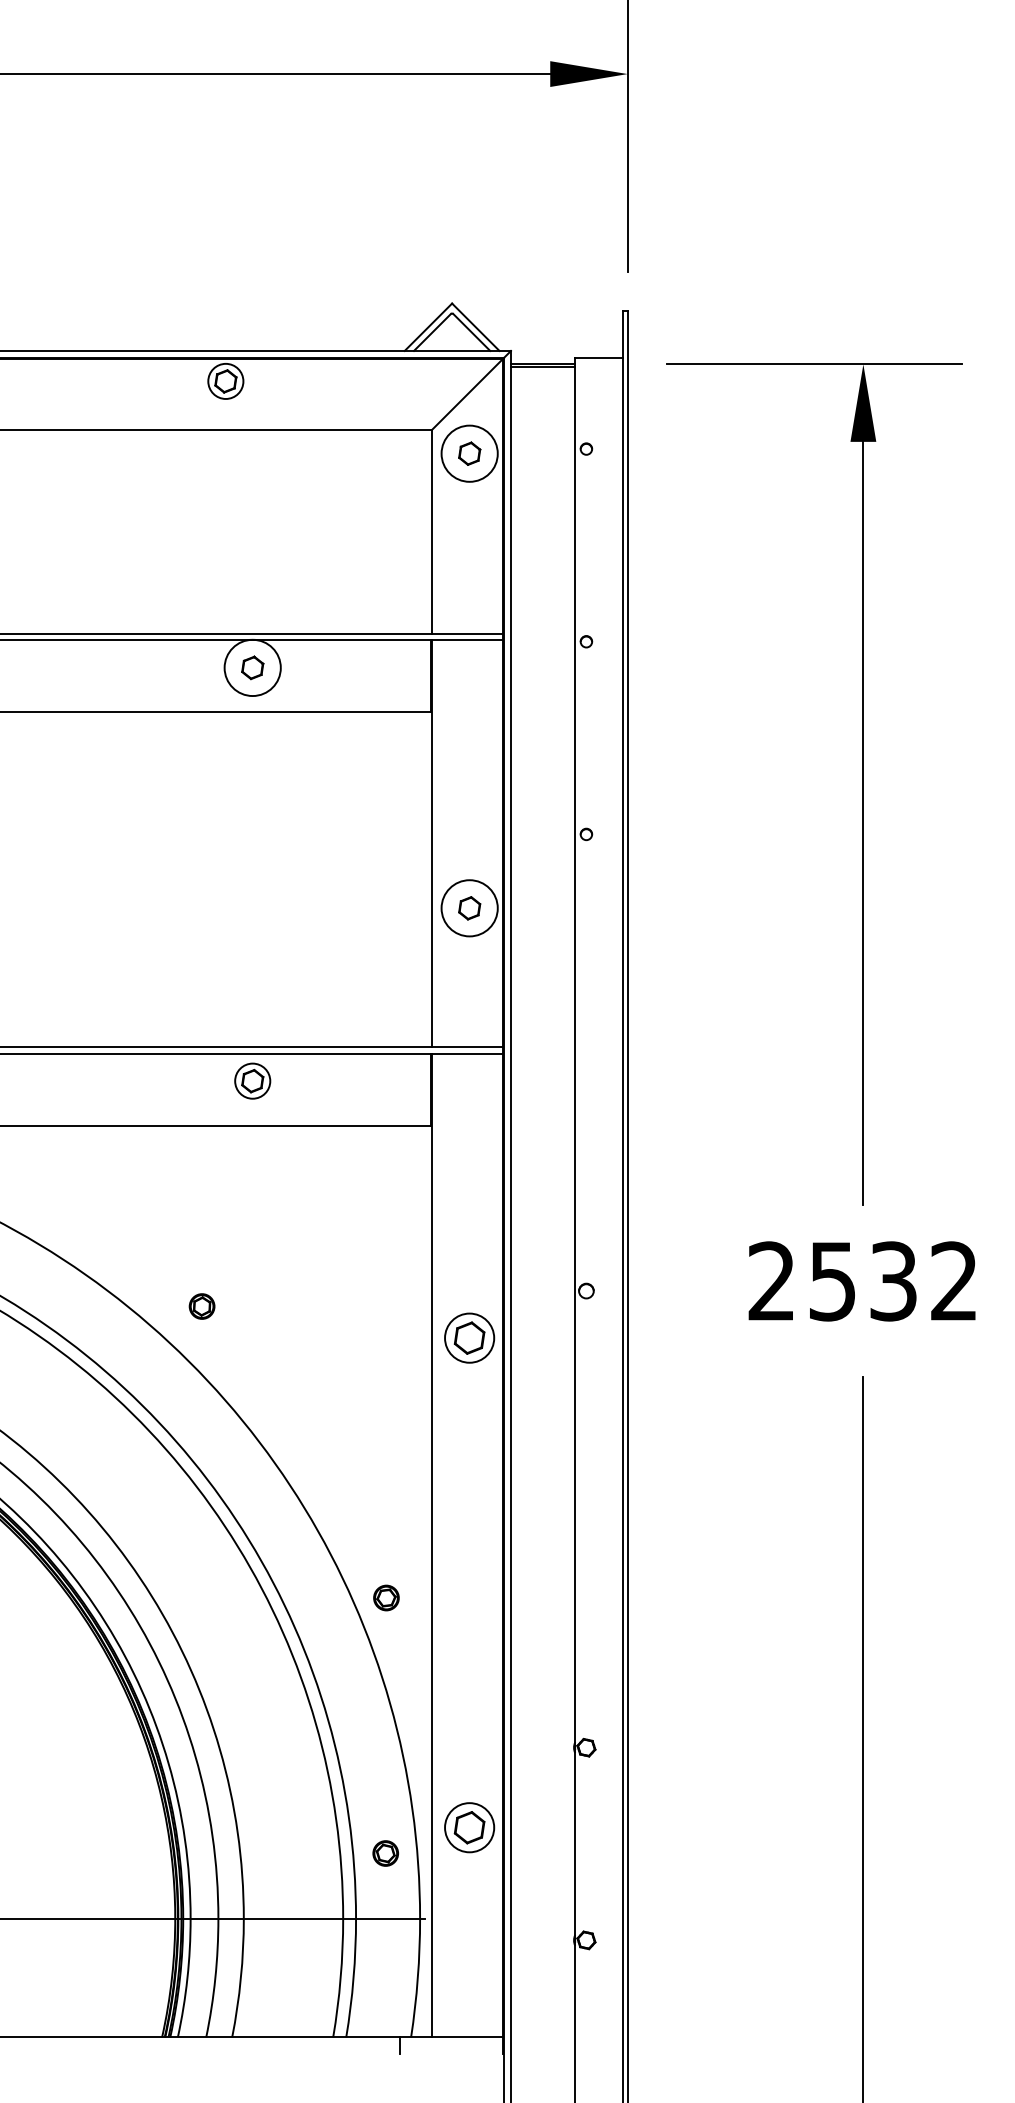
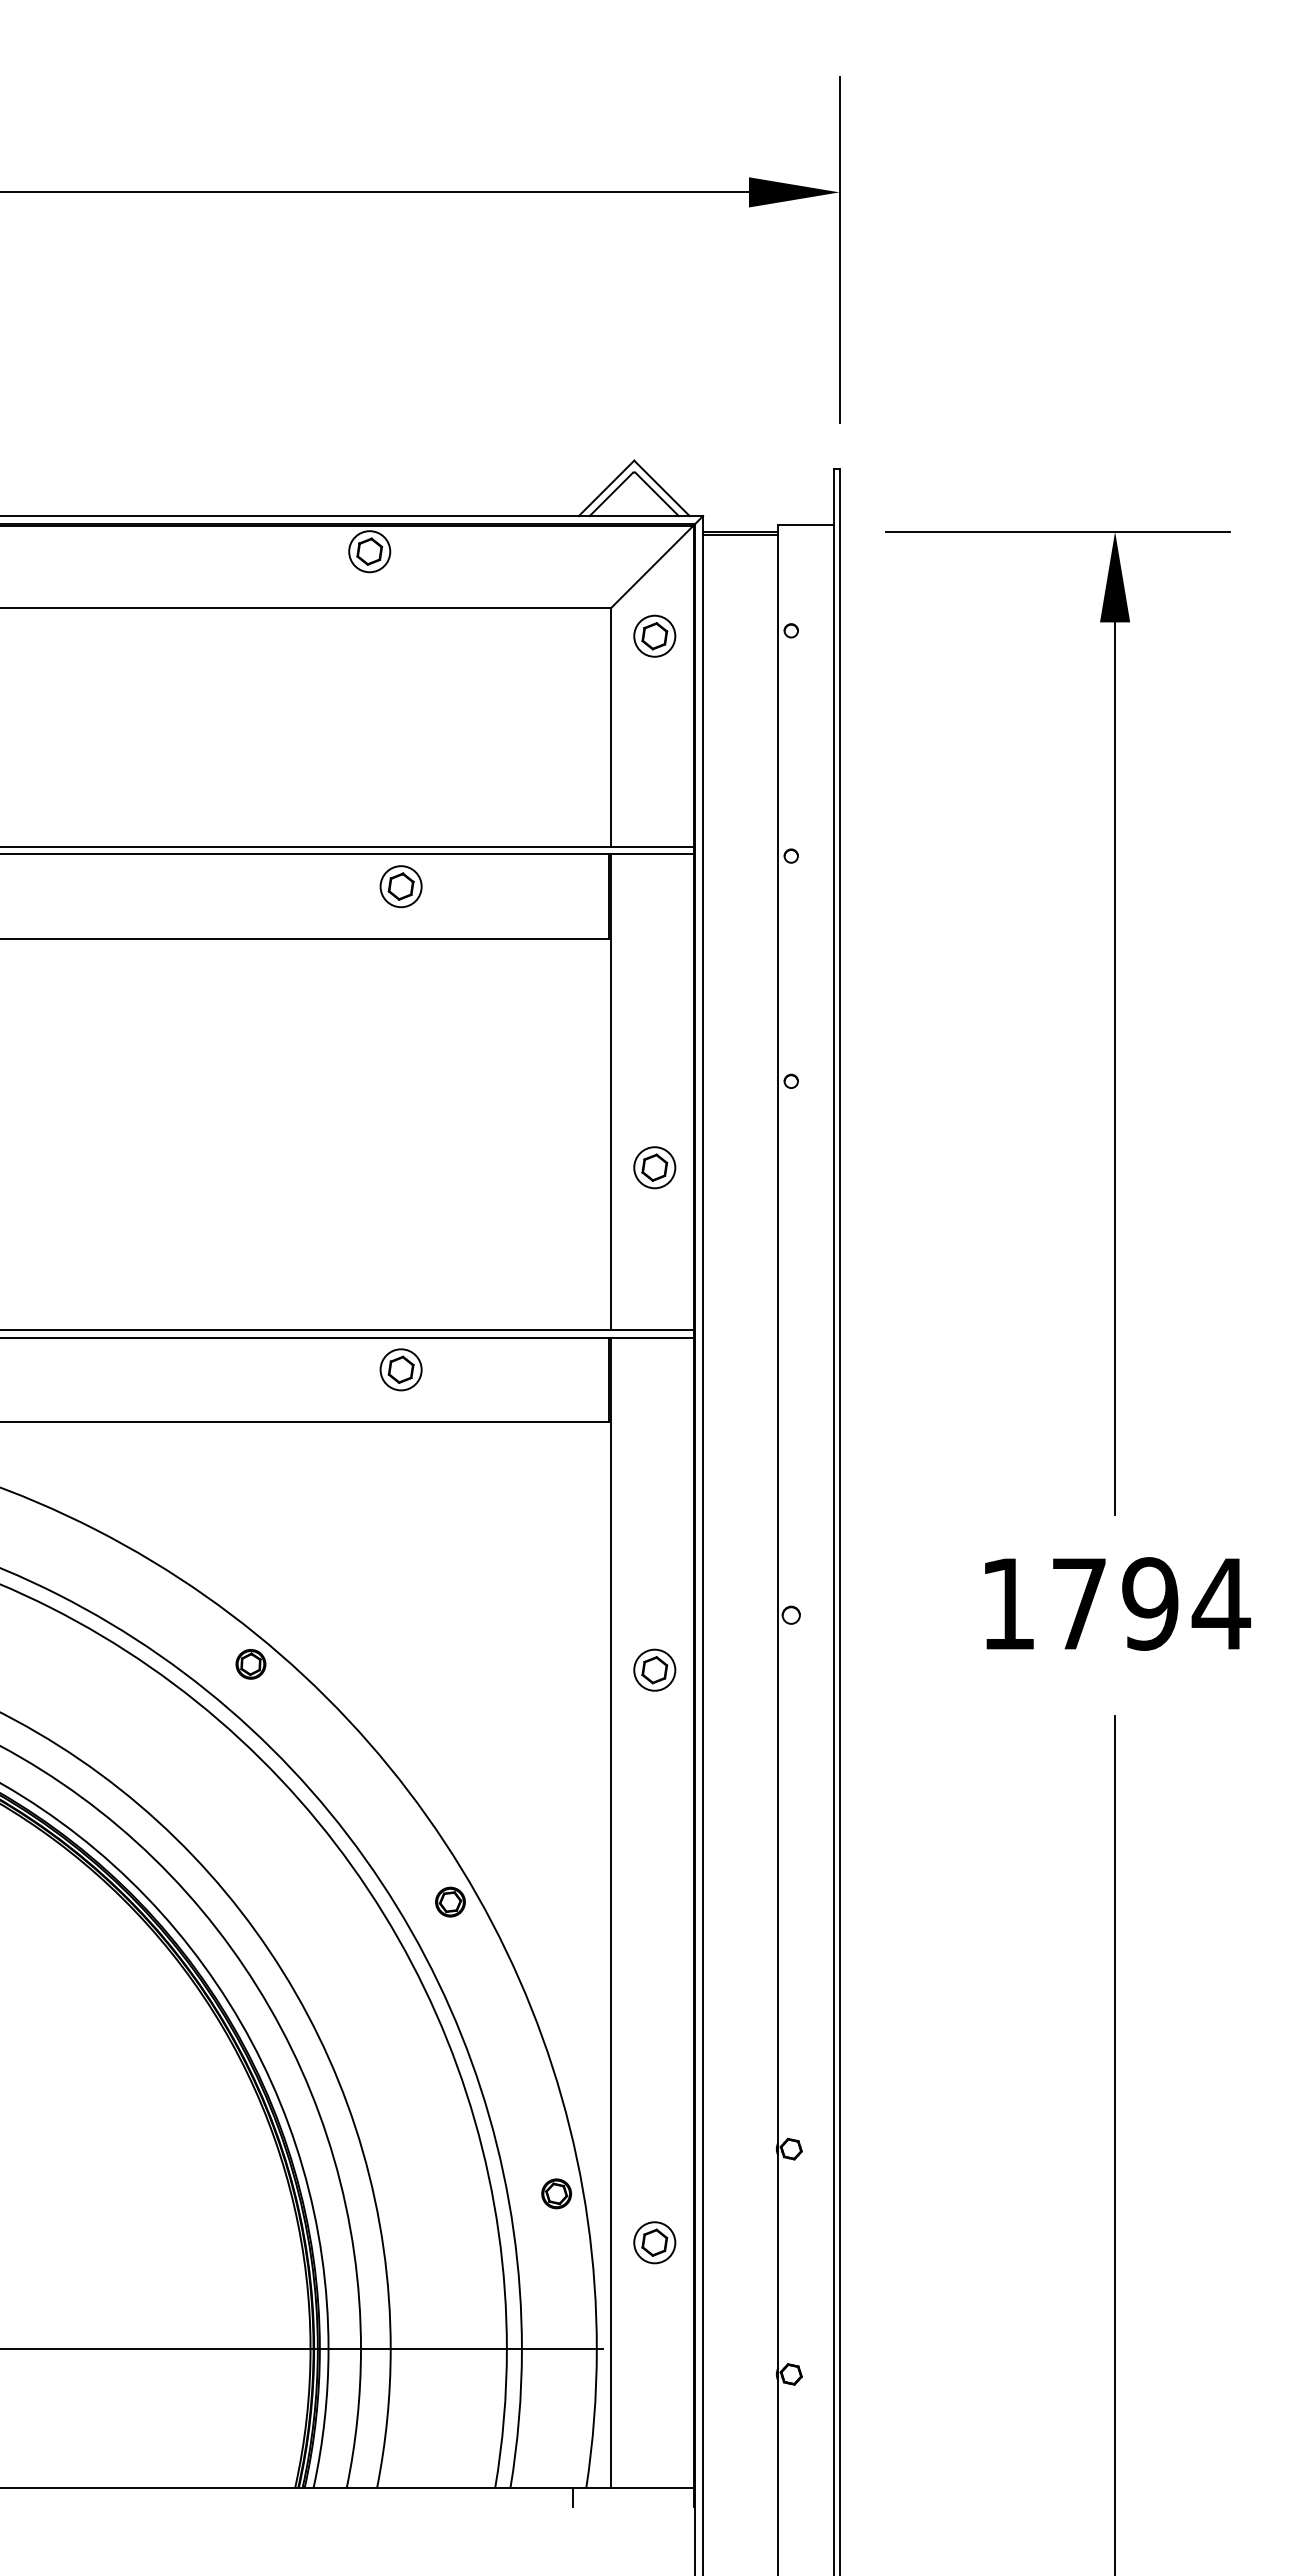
circle: (469, 453) -> (654, 635), size x0.62
circle: (252, 667) -> (400, 886), size x0.62
circle: (469, 908) -> (654, 1167), size x0.62
text: (863, 1281) -> (1115, 1603), 2532 -> 1794
part: (201, 1306) -> (250, 1664), moved
part: (469, 1337) -> (654, 1669), size x0.71
part: (386, 1597) -> (450, 1901), moved
part: (469, 1827) -> (654, 2242), size x0.71
part: (385, 1853) -> (556, 2193), moved

